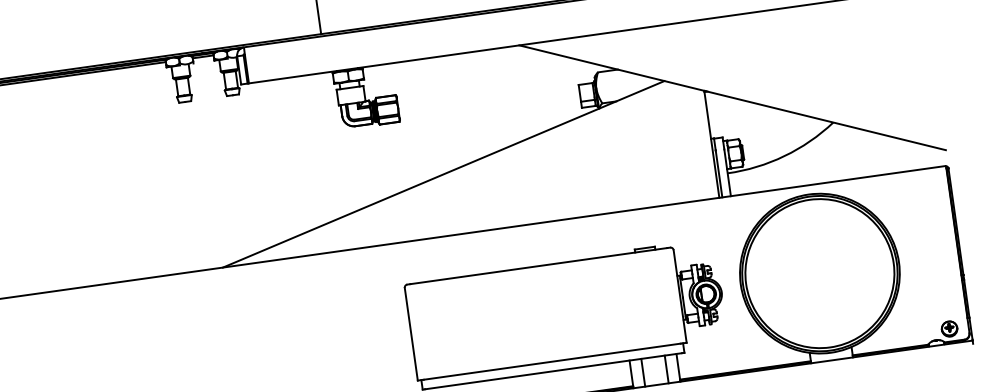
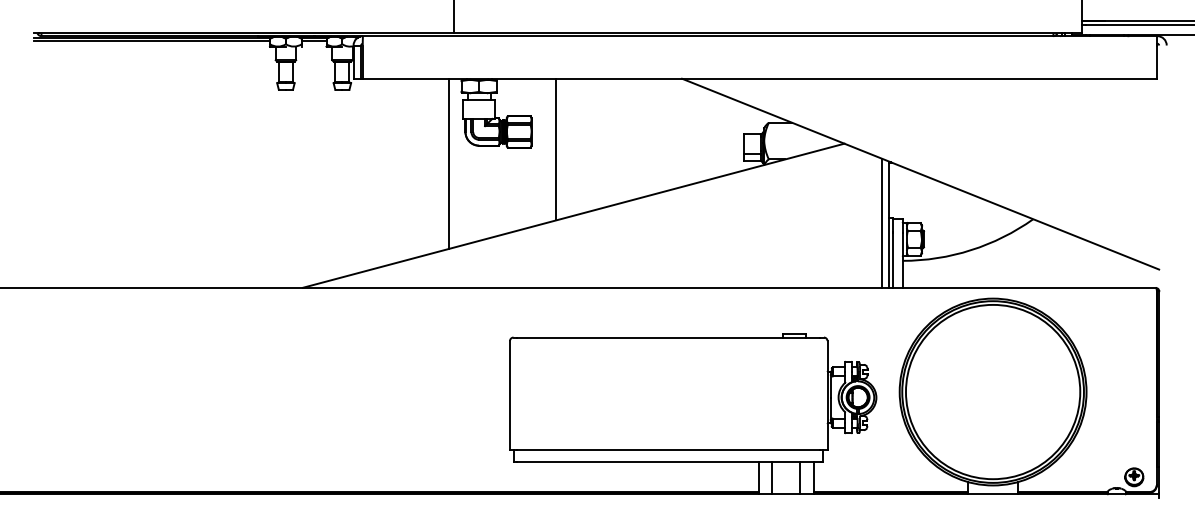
line: (420, 120) -> (555, 149), added
line: (706, 143) -> (882, 222), added
line: (331, 144) -> (448, 163), added

